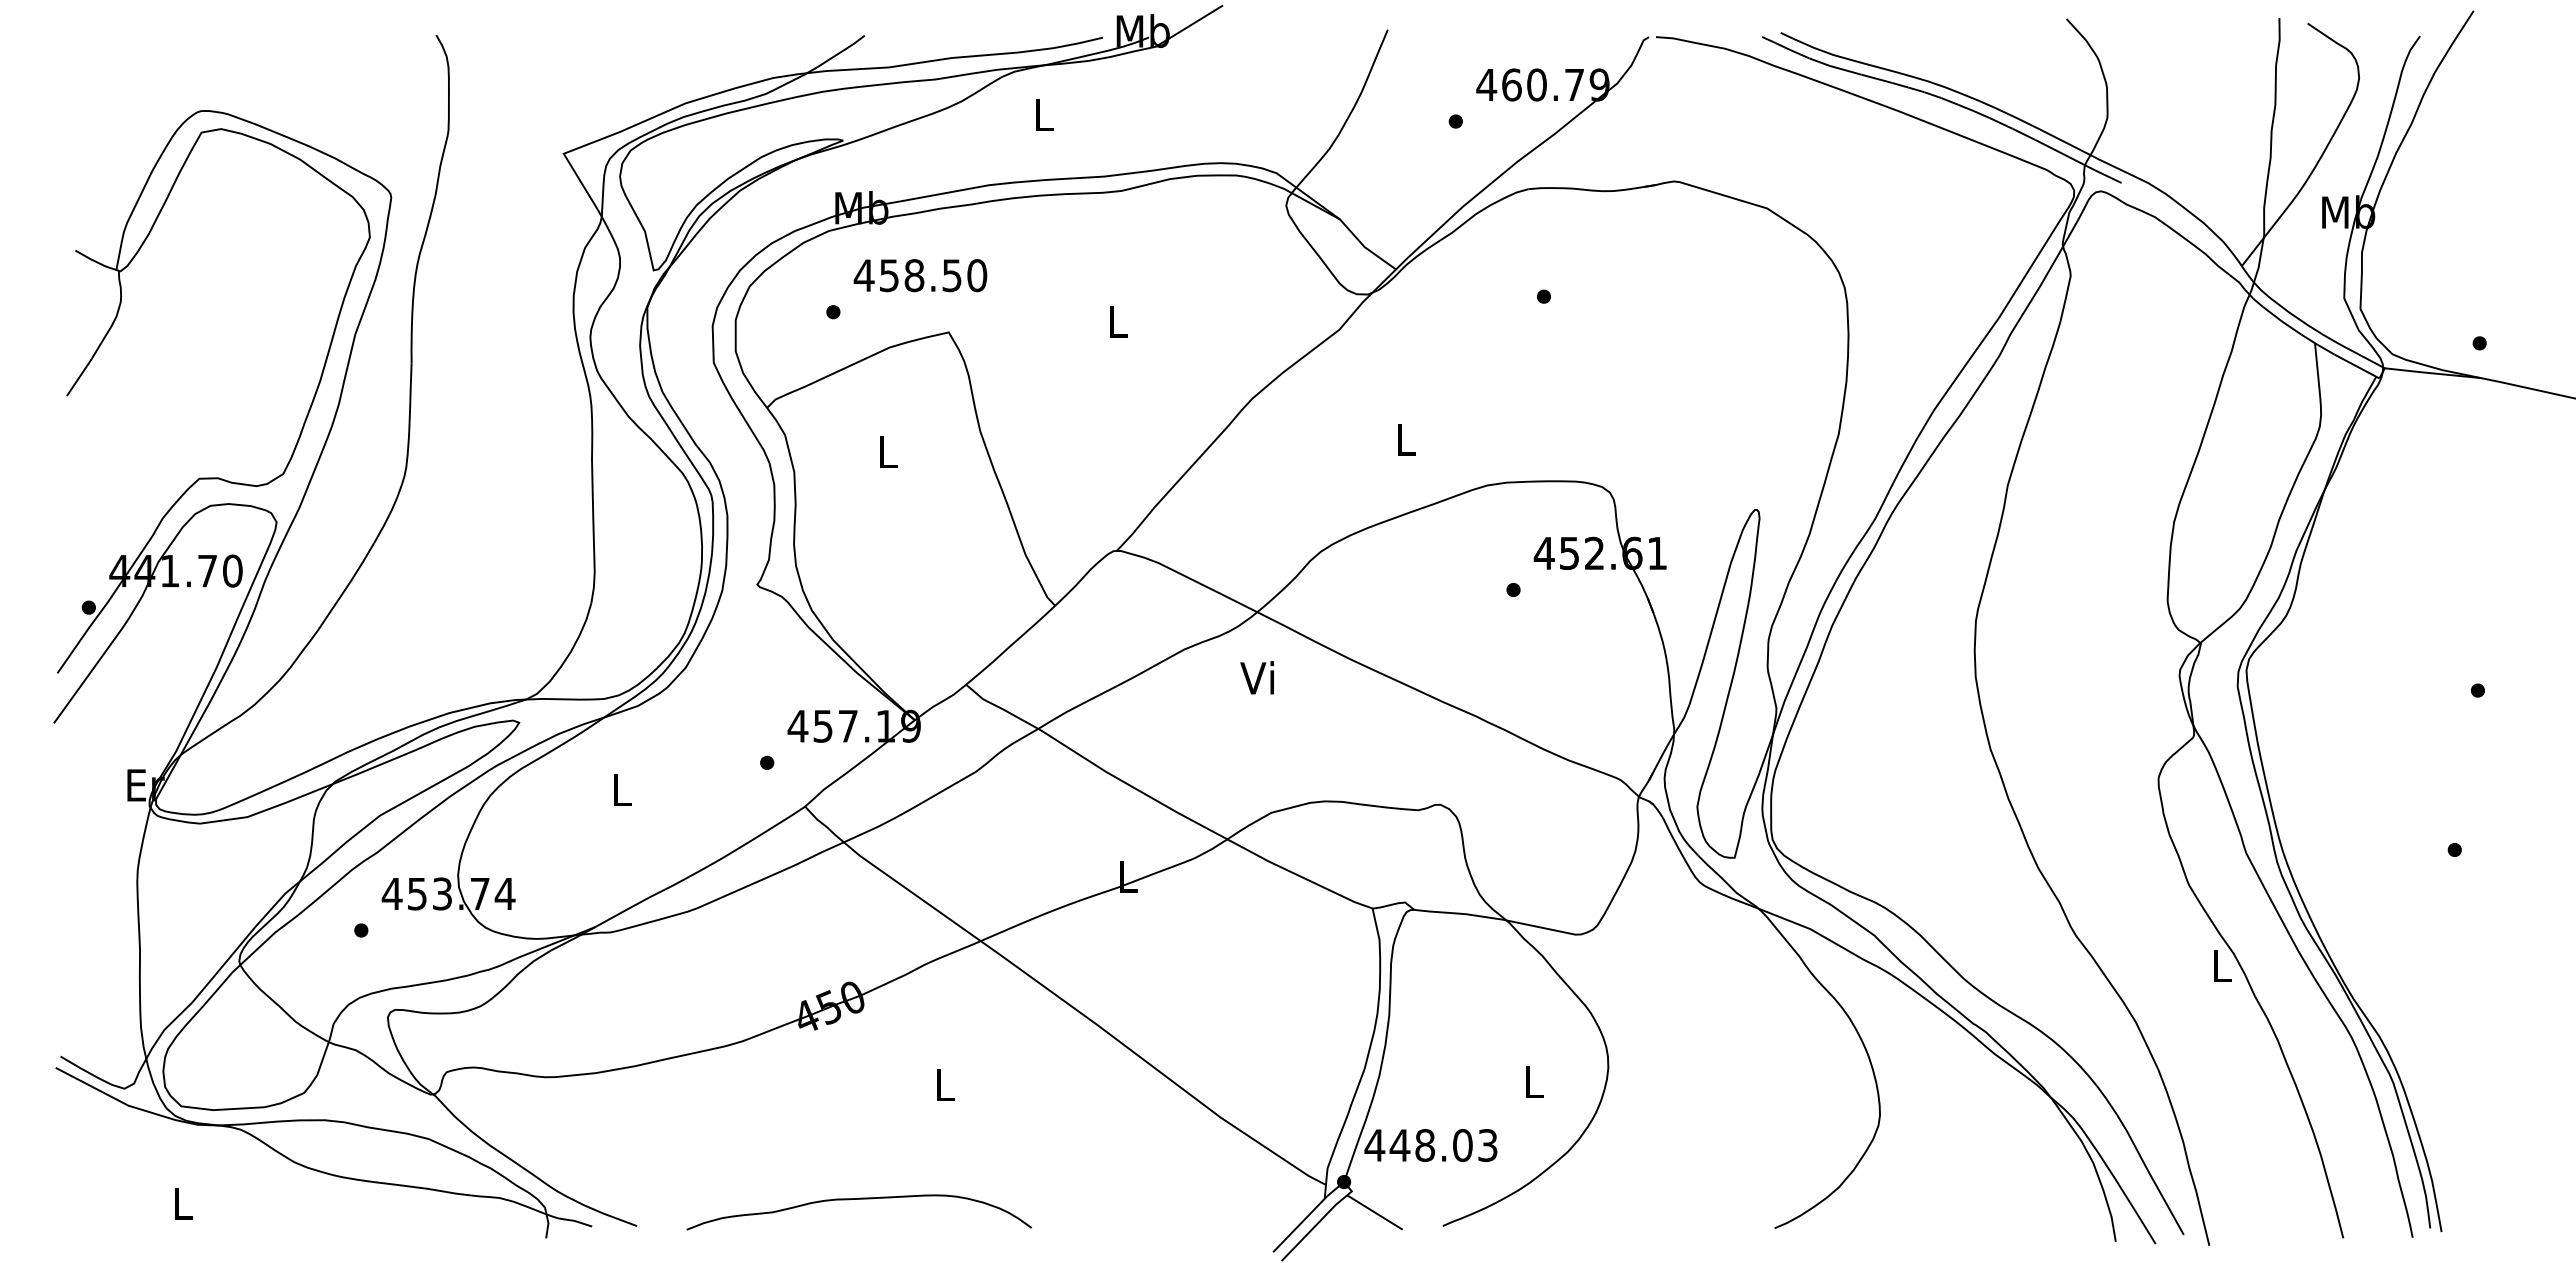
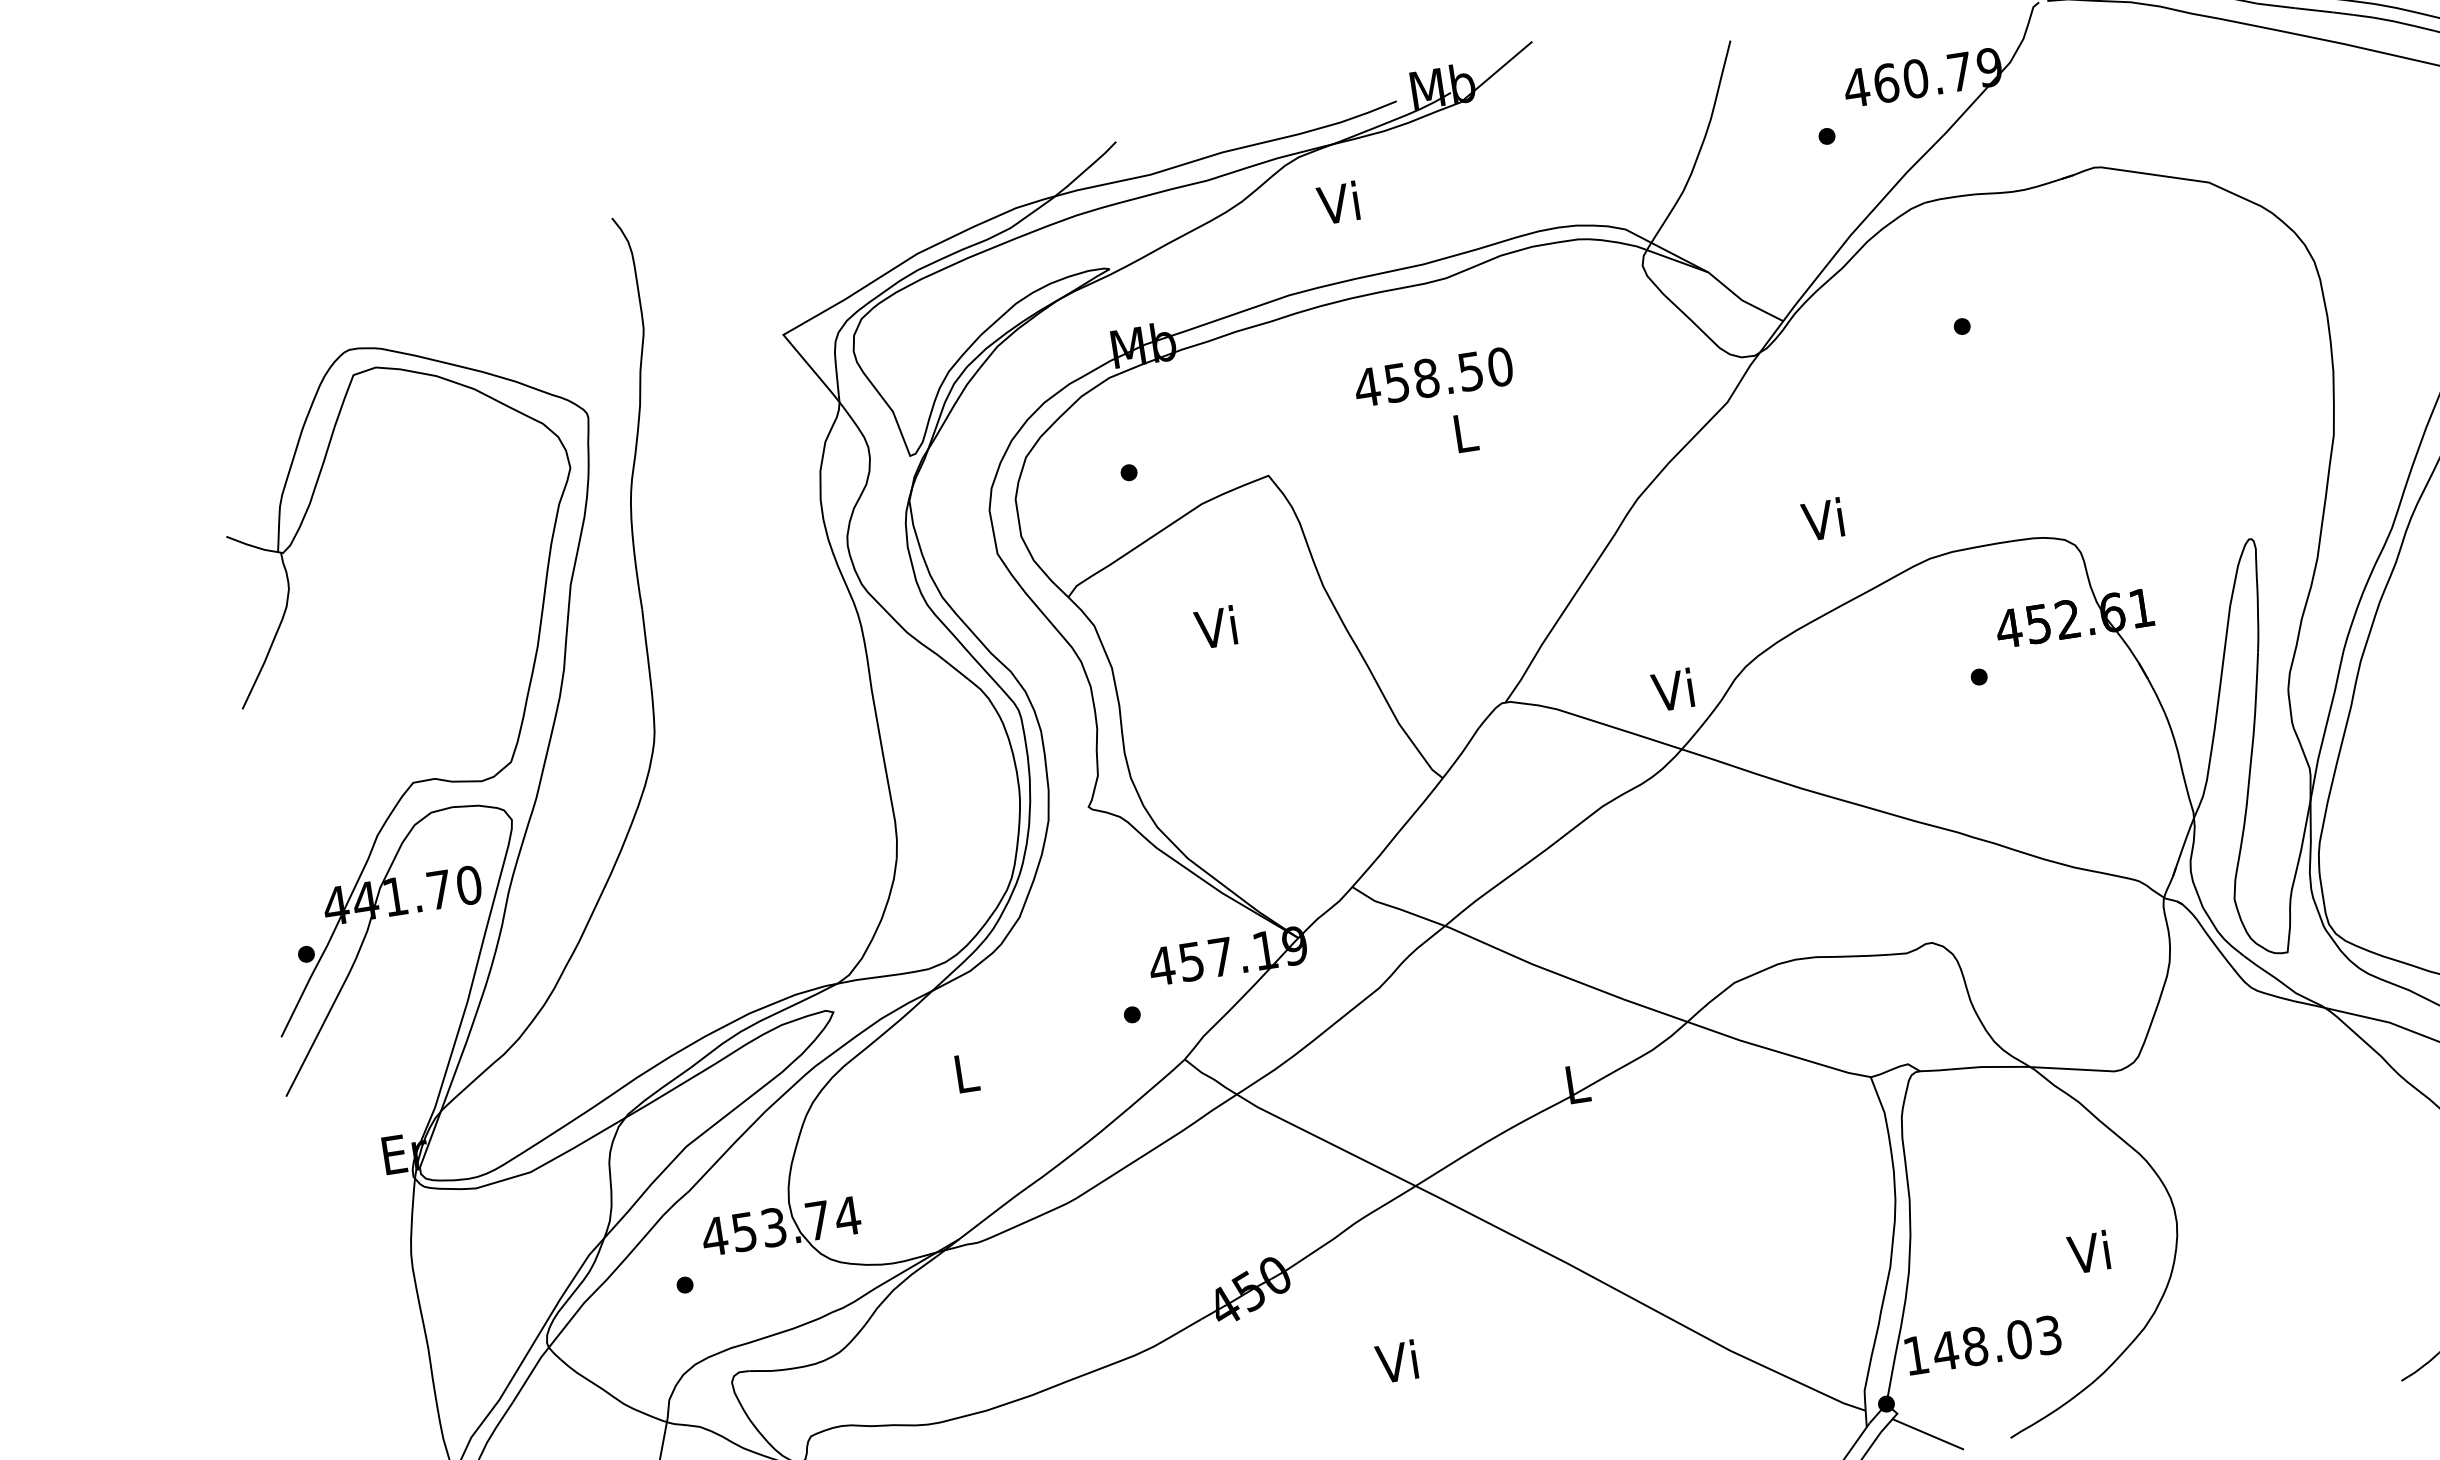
text: (1041, 114) -> (1338, 202), L -> Vi
text: (920, 275) -> (1433, 377), moved
text: (1403, 438) -> (1822, 518), L -> Vi
text: (885, 451) -> (1215, 627), L -> Vi
text: (1256, 677) -> (1671, 689), moved
text: (1531, 1081) -> (2088, 1252), L -> Vi
text: (942, 1084) -> (1396, 1361), L -> Vi
text: (1374, 1145) -> (1915, 1355), 448.03 -> 148.03

